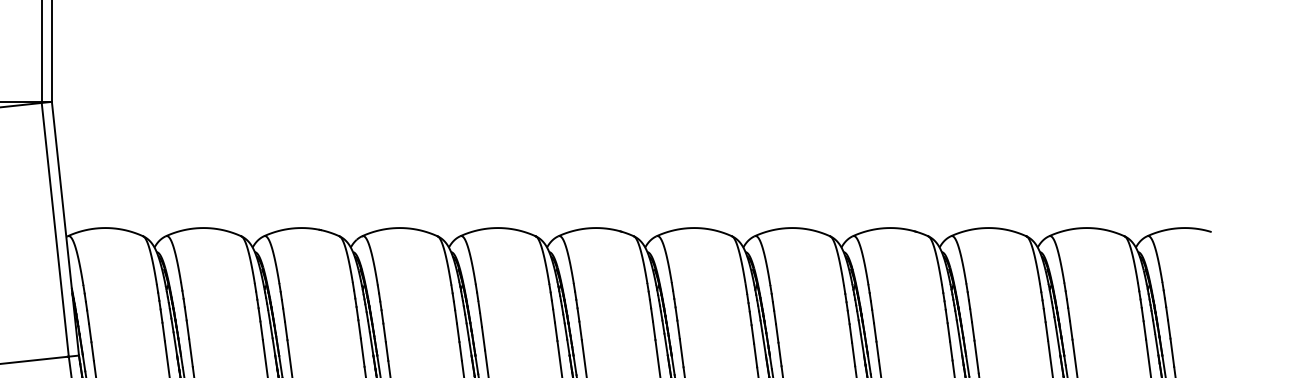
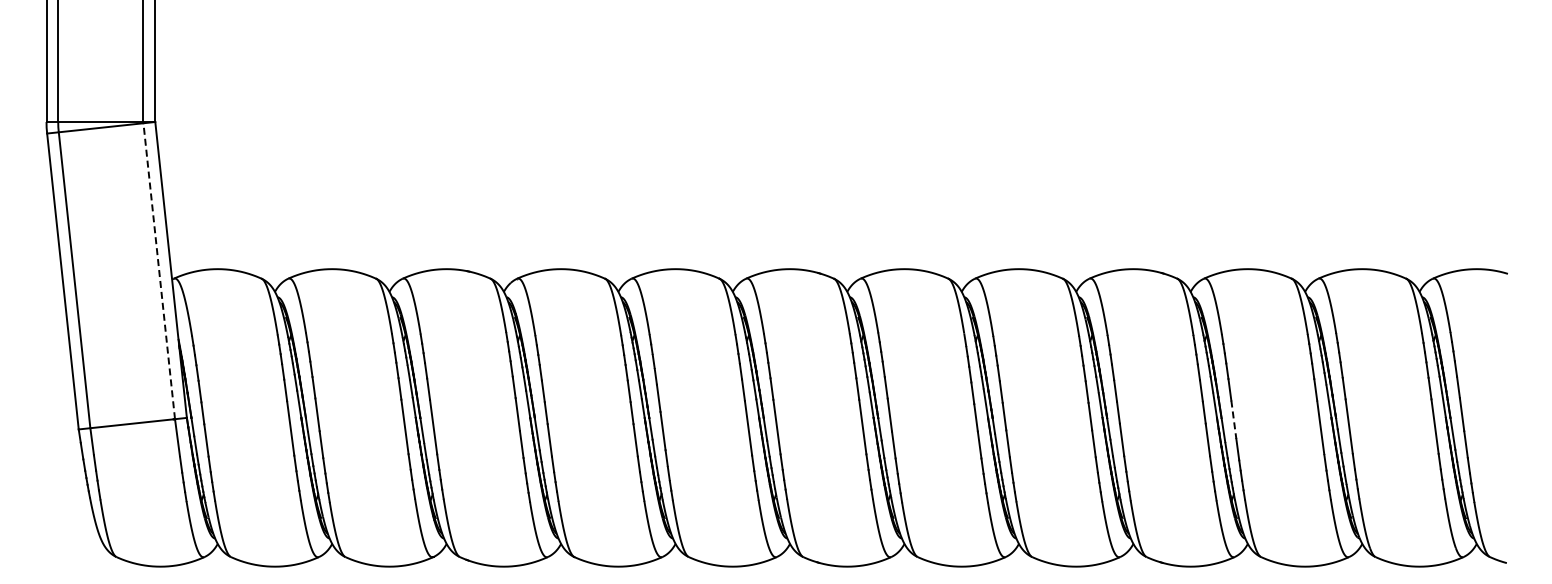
line: (55, 230) -> (159, 271), solid -> dashed
line: (976, 357) -> (1233, 420), solid -> dashed

